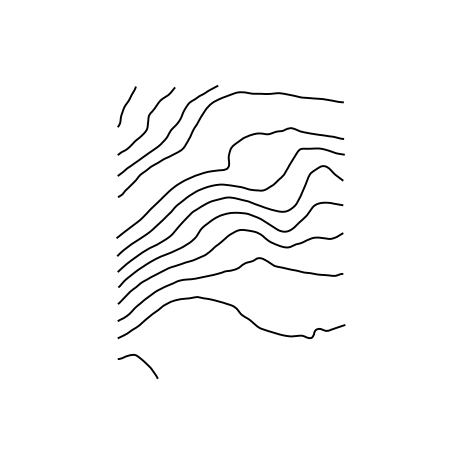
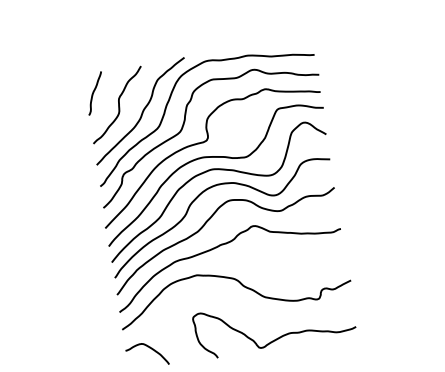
curve: (207, 151) -> (183, 126), added
curve: (267, 368) -> (278, 336), added

